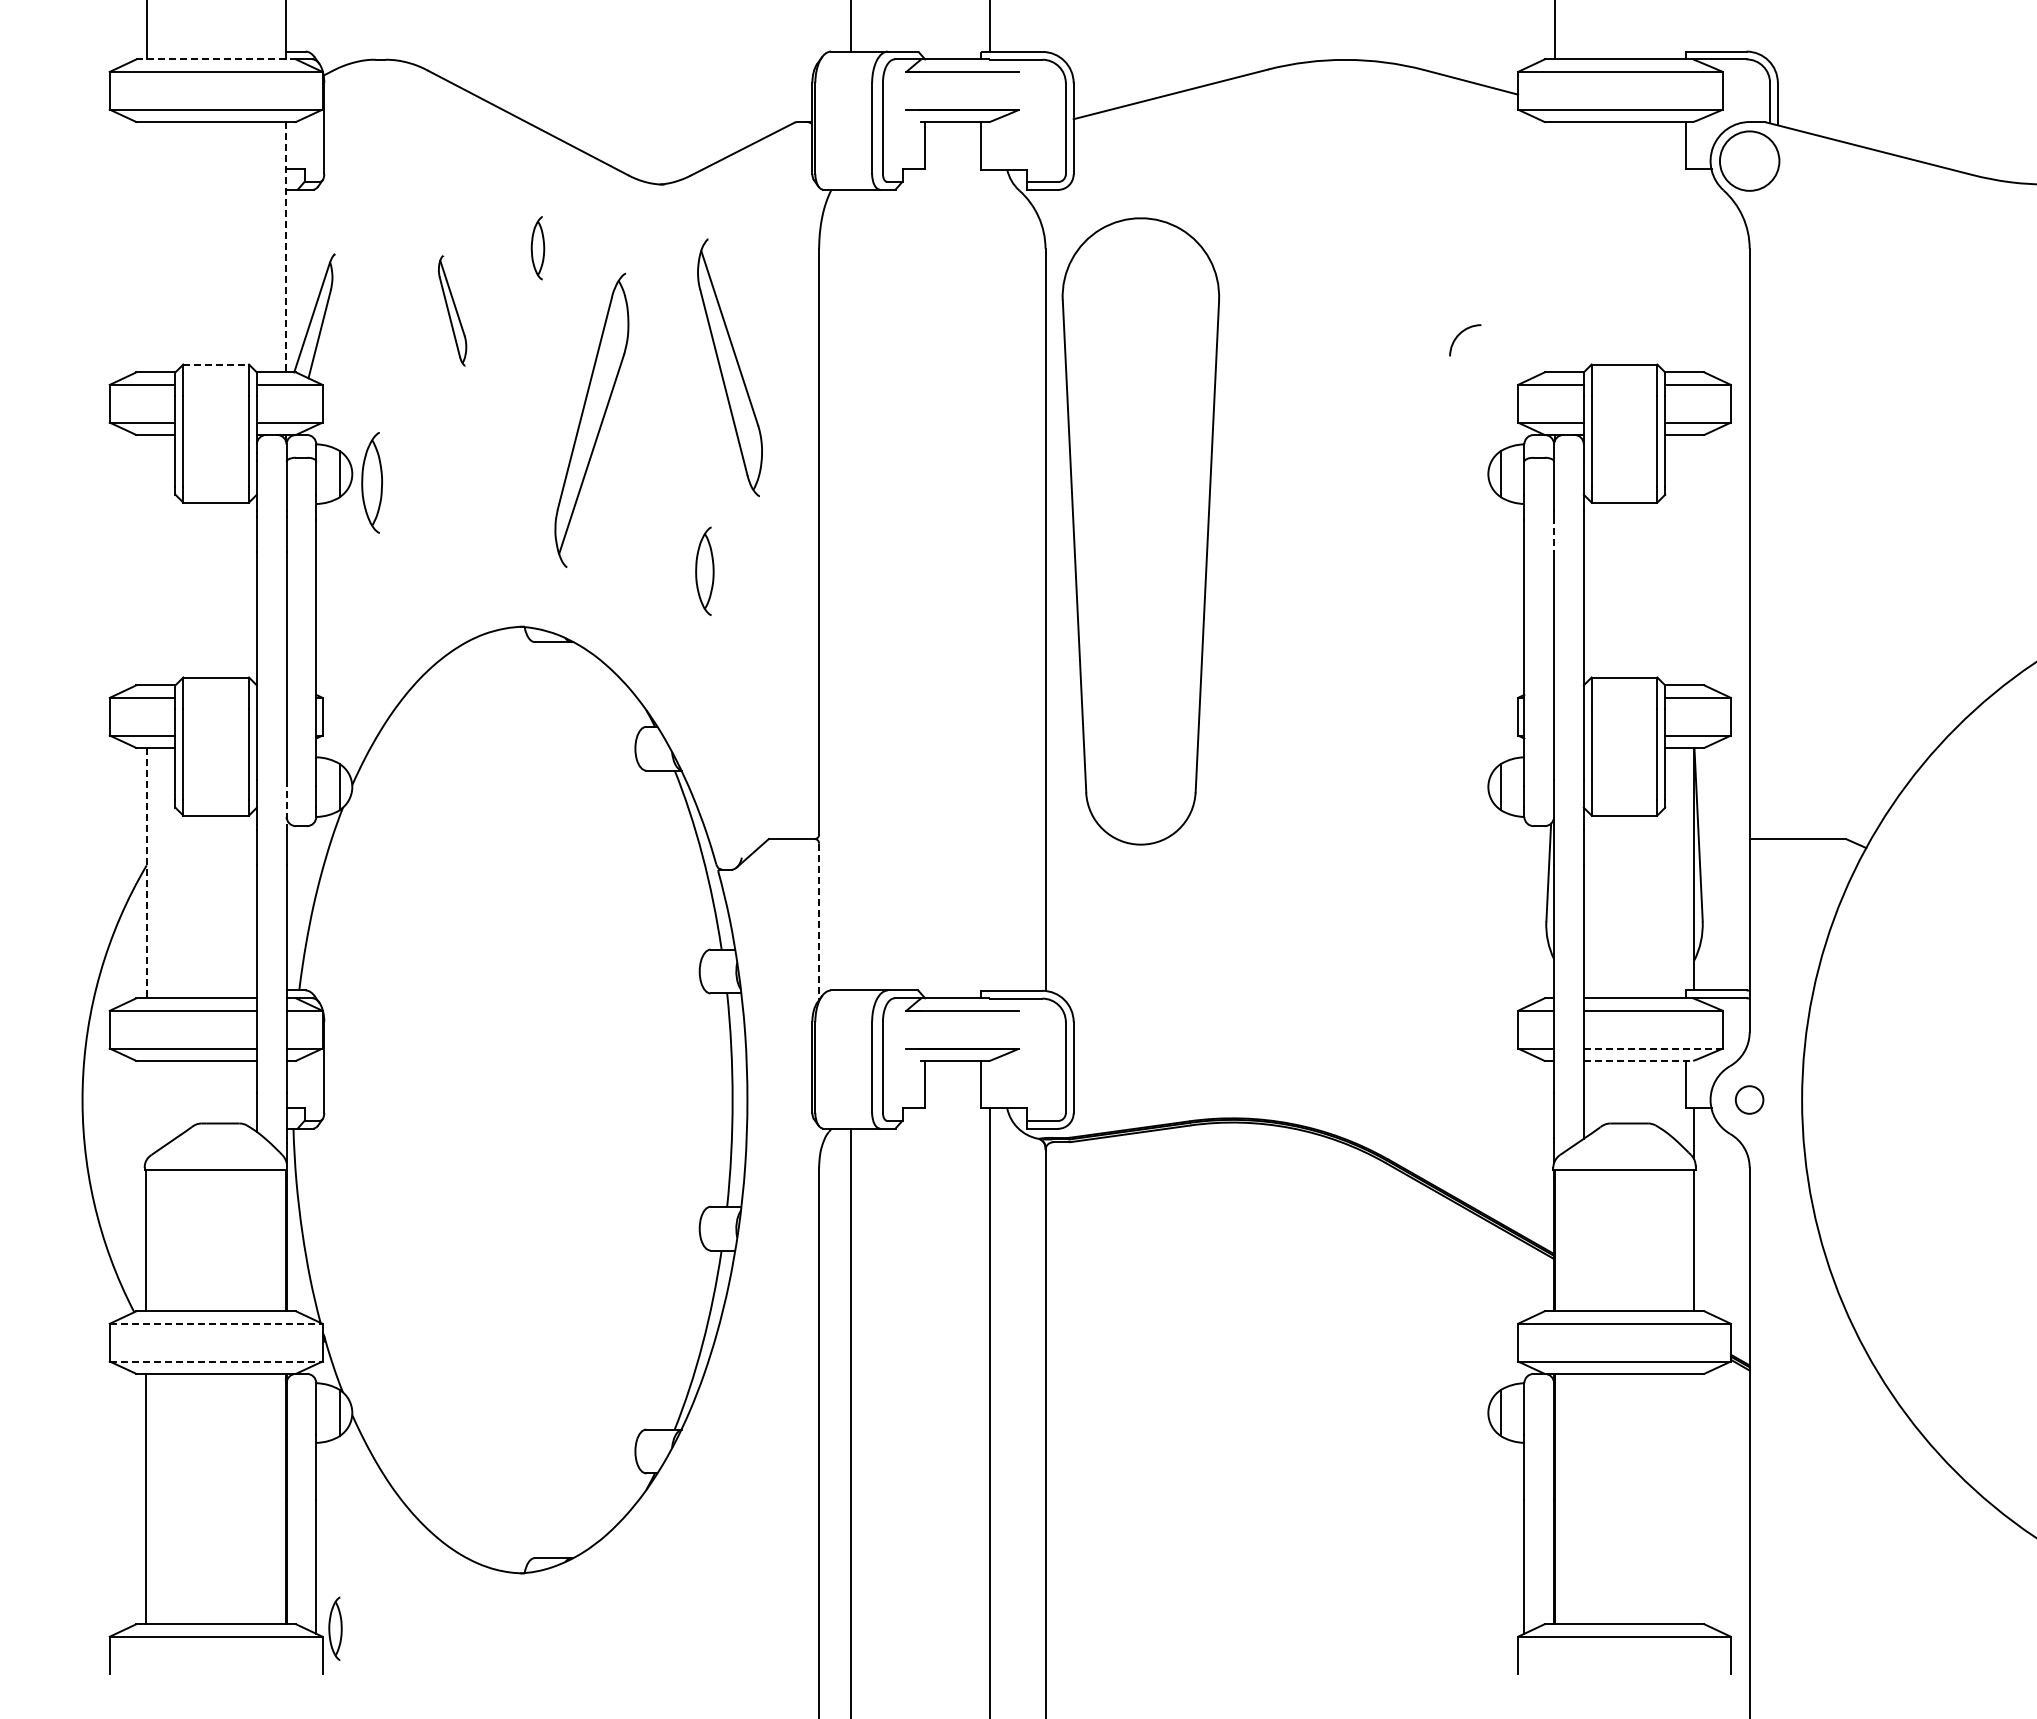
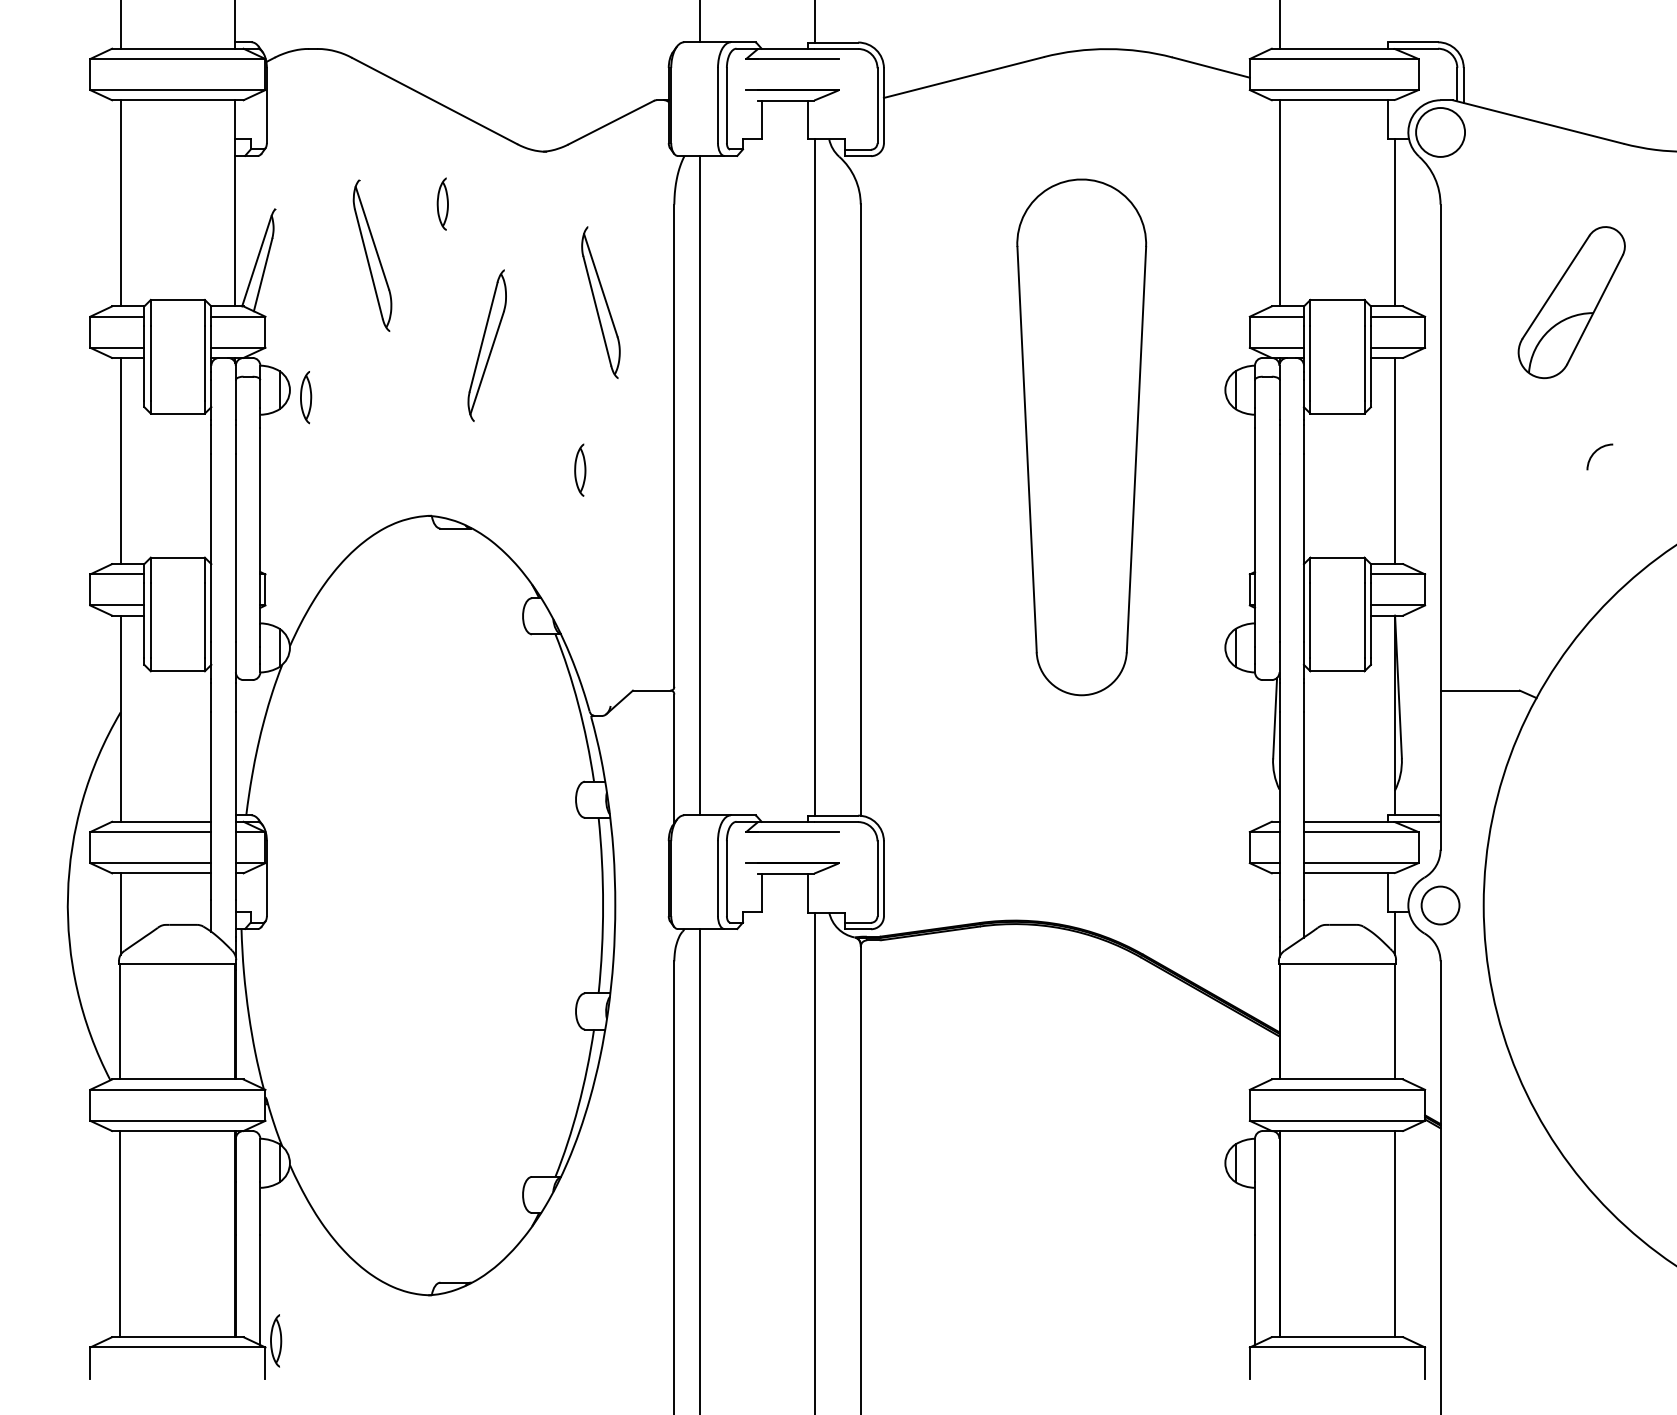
line: (216, 59) -> (178, 48), dashed -> solid
line: (146, 247) -> (120, 203), added
line: (285, 247) -> (234, 203), dashed -> solid
line: (1554, 247) -> (1279, 203), added
line: (1694, 270) -> (1395, 222), added
part: (452, 310) -> (372, 255), size x1.67
curve: (1460, 334) -> (1596, 452), moved
line: (216, 364) -> (178, 299), dashed -> solid
part: (729, 367) -> (600, 302), size x0.71
part: (1908, 367) -> (1571, 302), added
part: (591, 419) -> (486, 345), size x0.62
part: (371, 483) -> (305, 397), size x0.62
part: (1140, 531) -> (1081, 437), moved
line: (1554, 534) -> (1279, 439), dashed -> solid
line: (146, 559) -> (120, 460), added
line: (1694, 559) -> (1395, 460), added
part: (704, 571) -> (579, 470), size x0.71
line: (989, 579) -> (814, 476), added
line: (850, 589) -> (700, 485), added
line: (286, 802) -> (235, 660), dashed -> solid
line: (146, 873) -> (120, 719), dashed -> solid
line: (819, 922) -> (674, 759), dashed -> solid
line: (1653, 1048) -> (1361, 863), dashed -> solid
line: (1638, 1060) -> (1349, 873), dashed -> solid
circle: (1749, 1099) -> (1440, 905), size x1.67
line: (146, 1110) -> (120, 914), added
line: (216, 1323) -> (178, 1089), dashed -> solid
line: (216, 1361) -> (178, 1120), dashed -> solid
line: (1694, 1498) -> (1395, 1233), added

